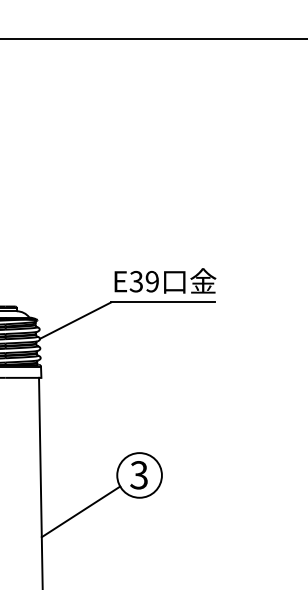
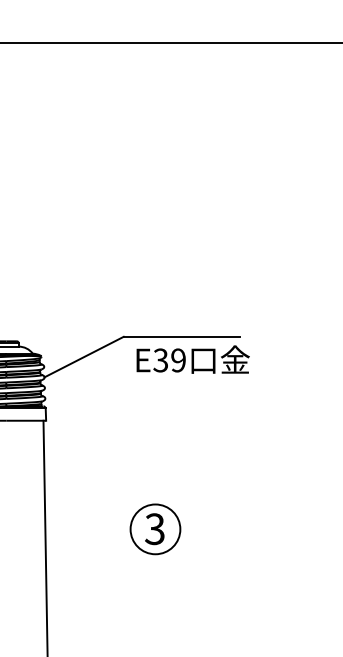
text: (165, 280) -> (193, 359), moved
line: (80, 511) -> (89, 569), removed

